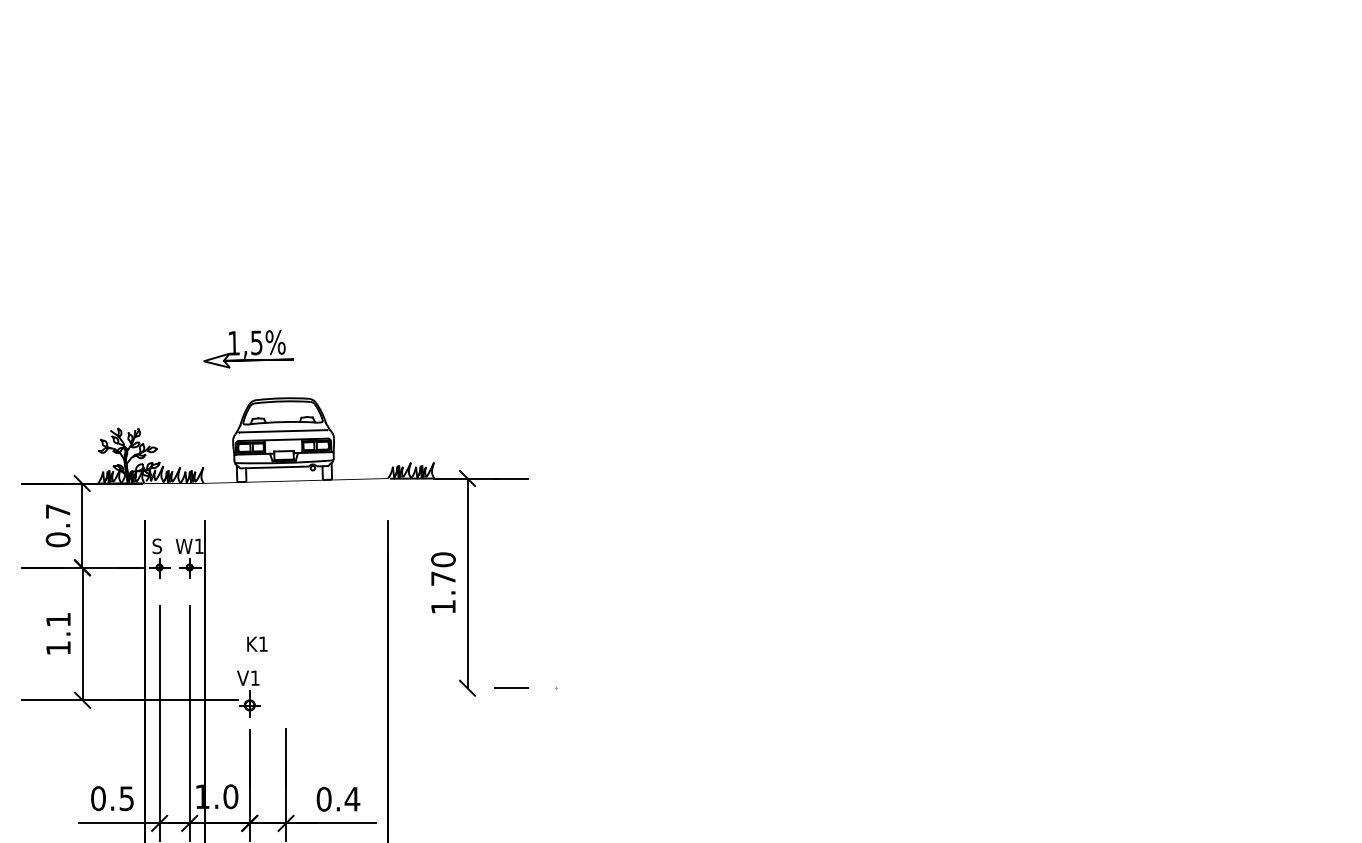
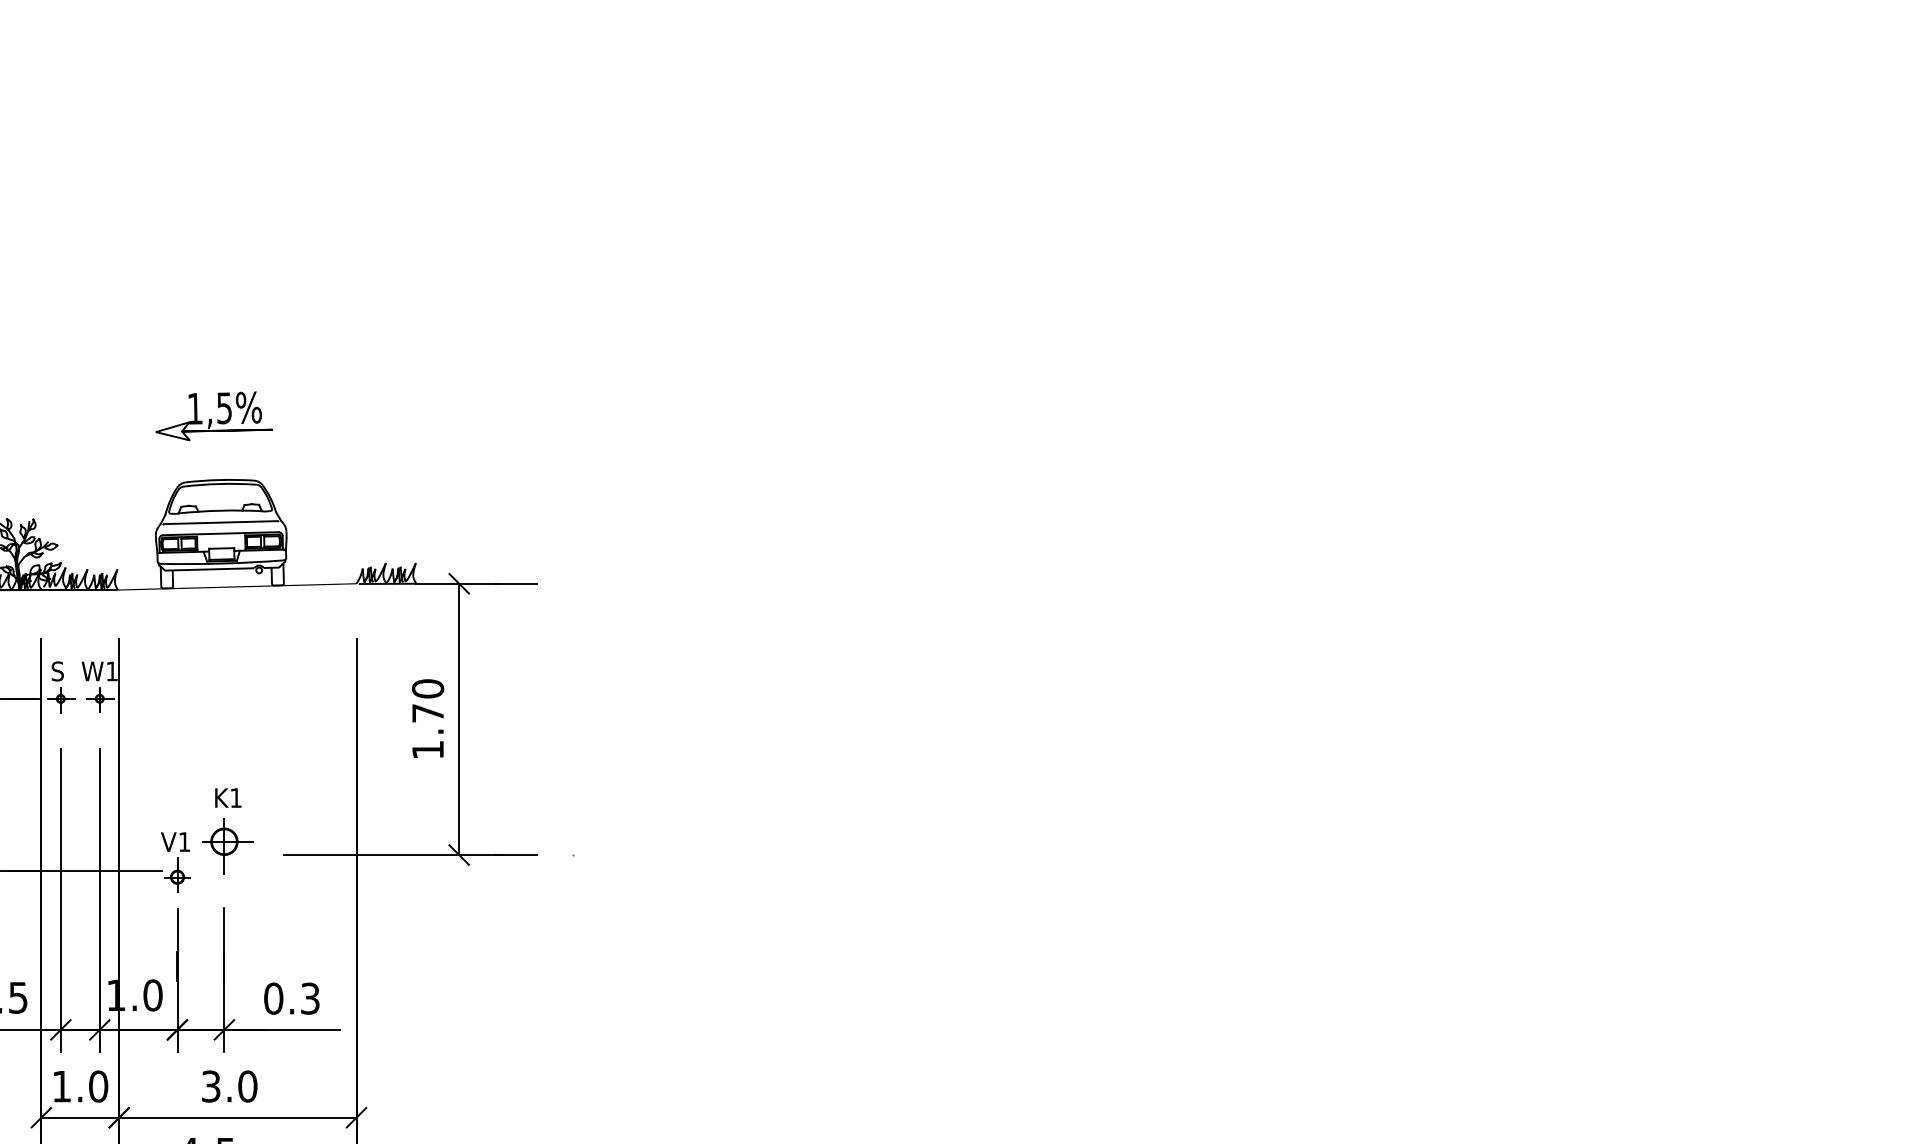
part: (248, 349) -> (213, 416), moved
text: (257, 643) -> (228, 797), moved
part: (288, 681) -> (227, 846), added
line: (415, 688) -> (392, 855), added
text: (352, 799) -> (310, 998), 0.4 -> 0.3

